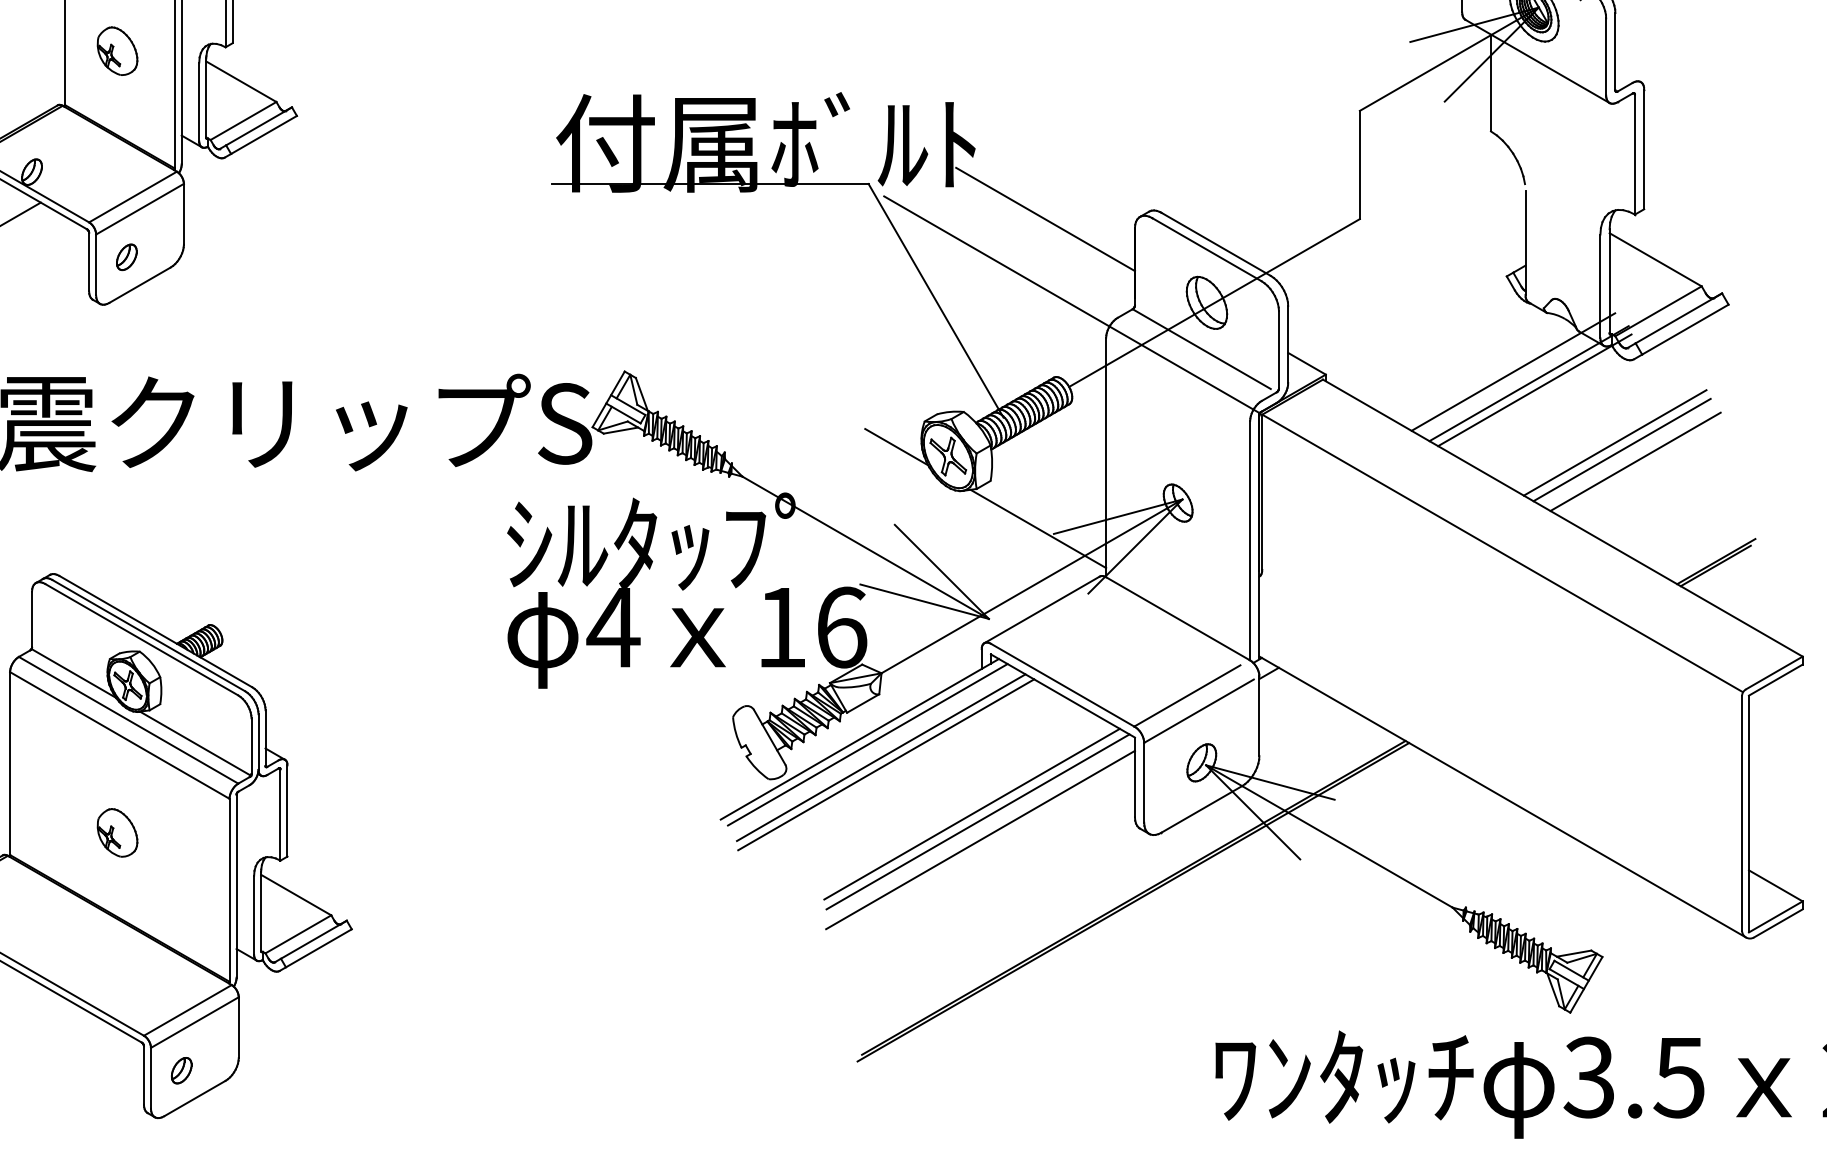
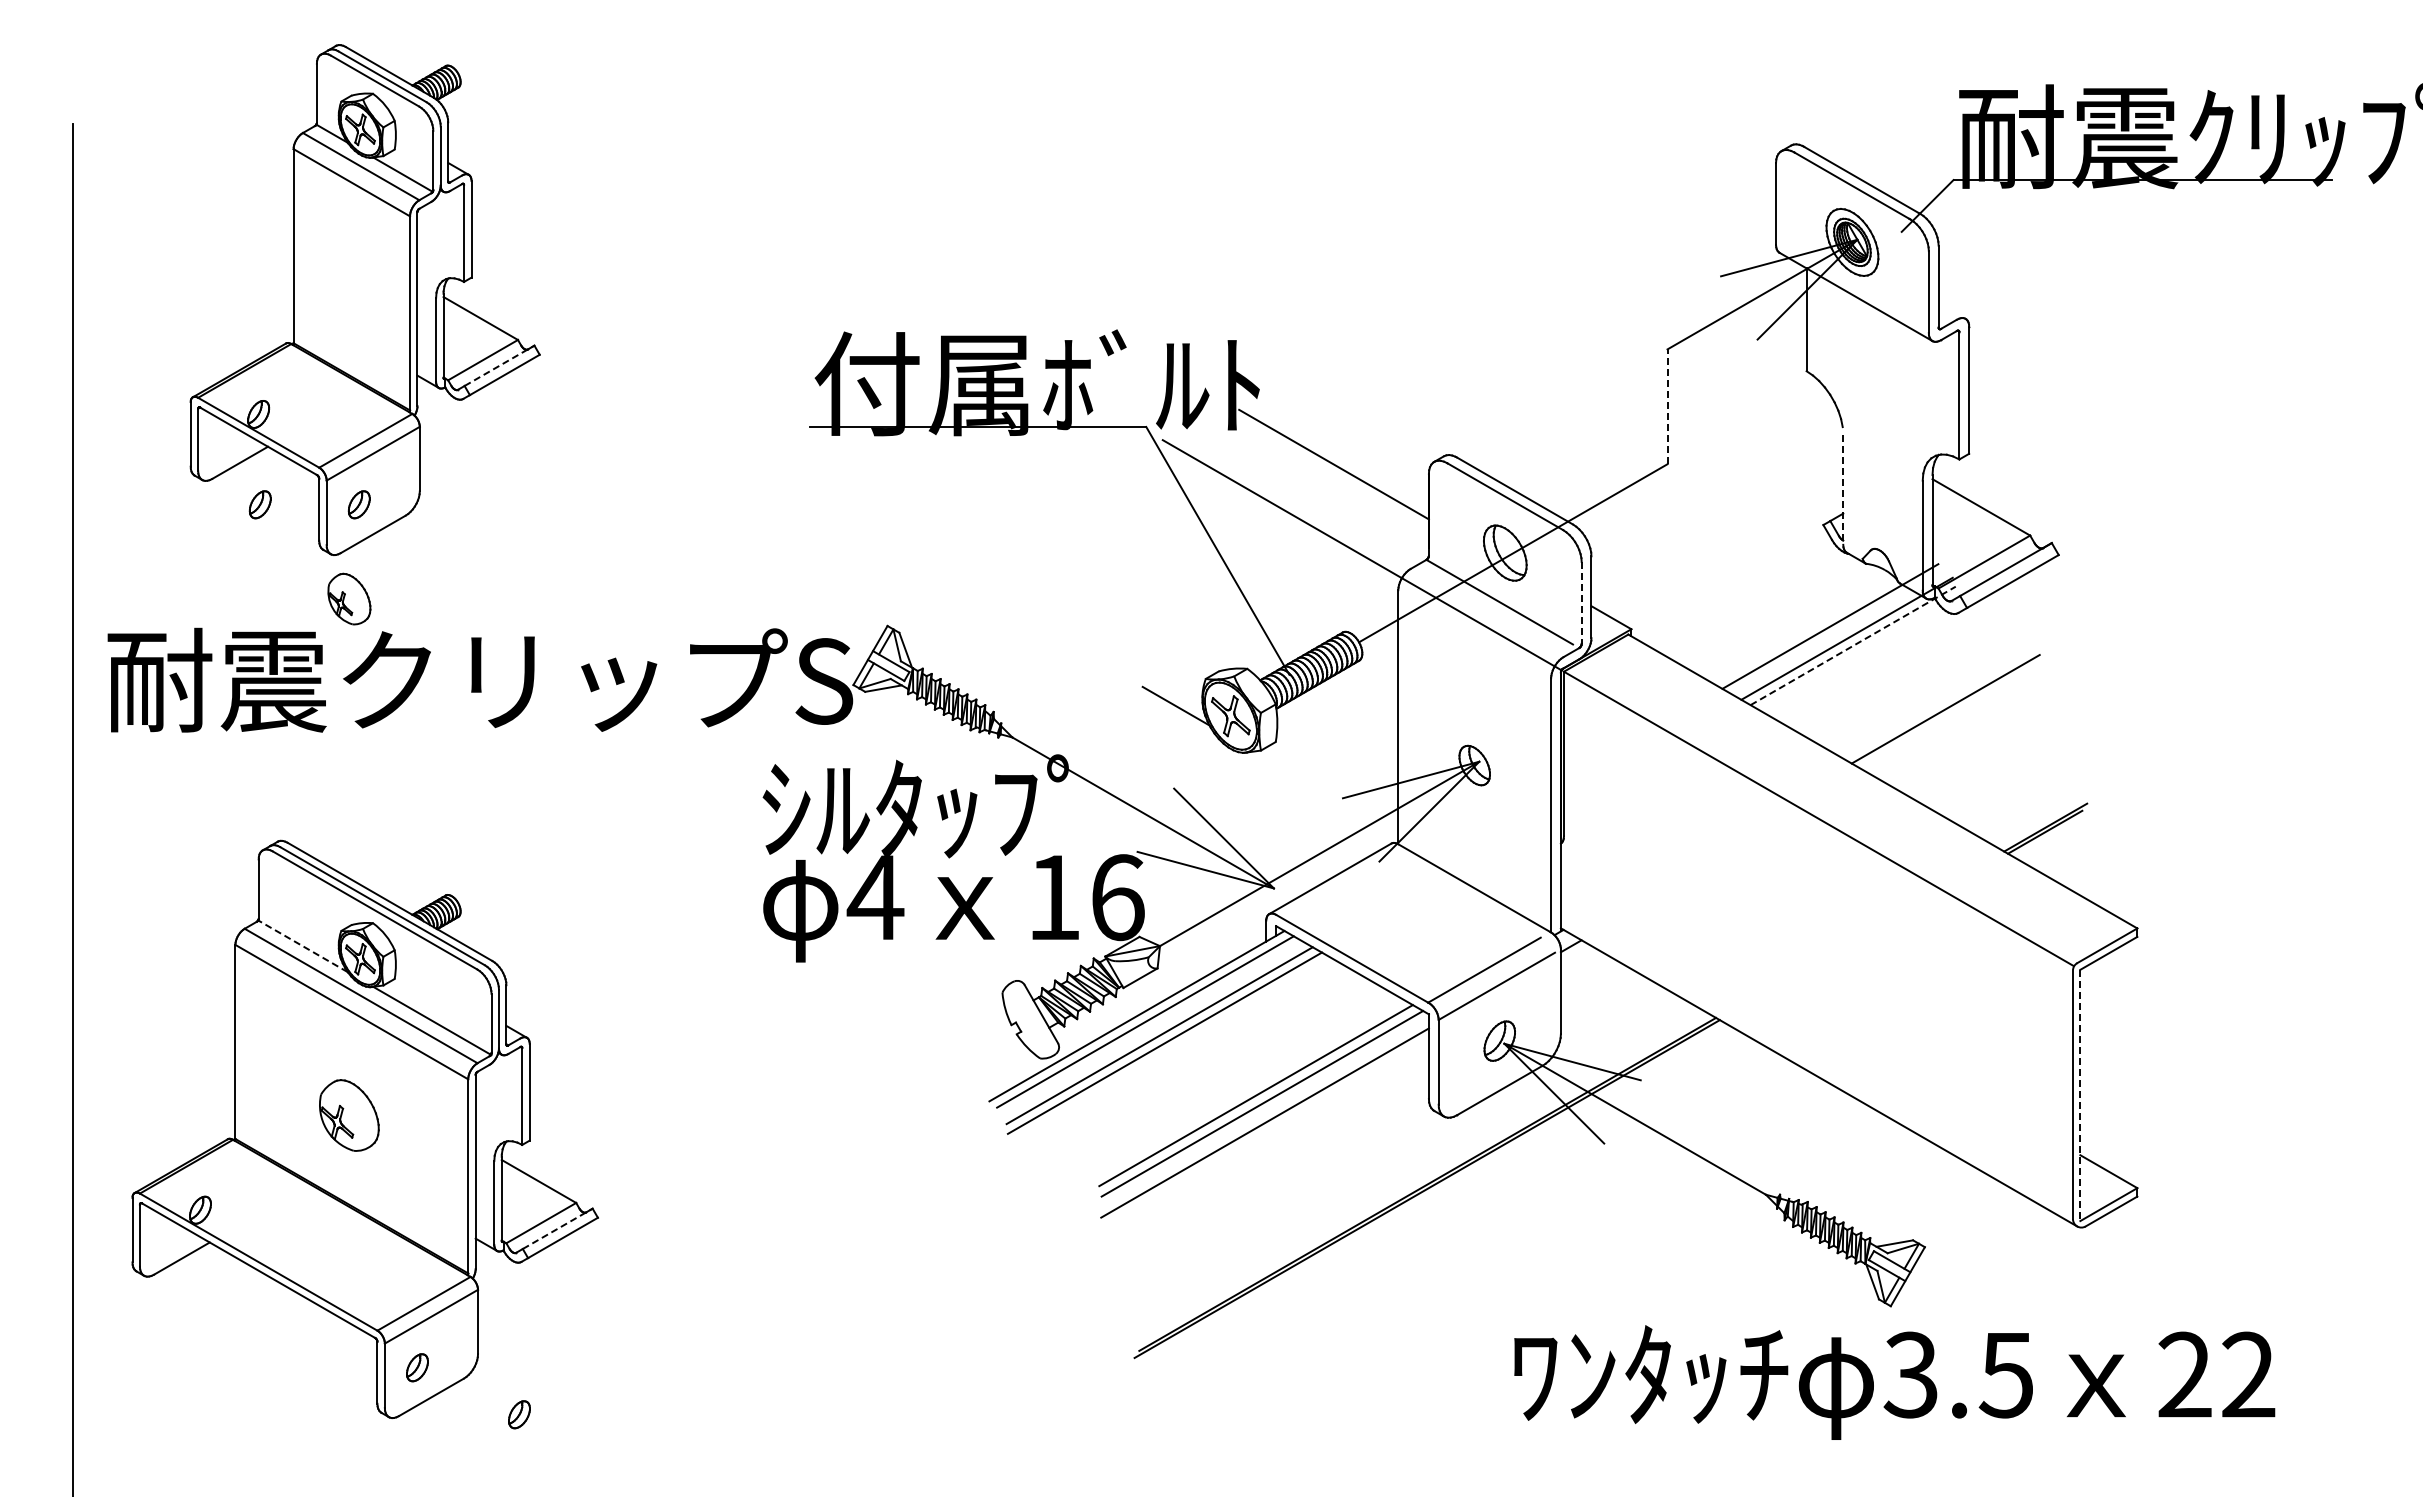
part: (117, 50) -> (349, 598), moved
line: (259, 126) -> (499, 365), solid -> dashed
line: (1359, 164) -> (1667, 406), solid -> dashed
line: (1525, 243) -> (1843, 490), solid -> dashed
part: (32, 257) -> (259, 504), added
line: (1278, 349) -> (1581, 602), solid -> dashed
line: (1535, 389) -> (1853, 645), solid -> dashed
line: (1615, 442) -> (1938, 701), removed
line: (1635, 461) -> (1959, 721), removed
line: (1038, 528) -> (1326, 792), removed
line: (73, 673) -> (302, 946), solid -> dashed
line: (1749, 814) -> (2080, 1095), solid -> dashed
part: (117, 832) -> (349, 1115), size x1.4
line: (314, 939) -> (558, 1228), solid -> dashed
part: (277, 1114) -> (519, 1414), added

